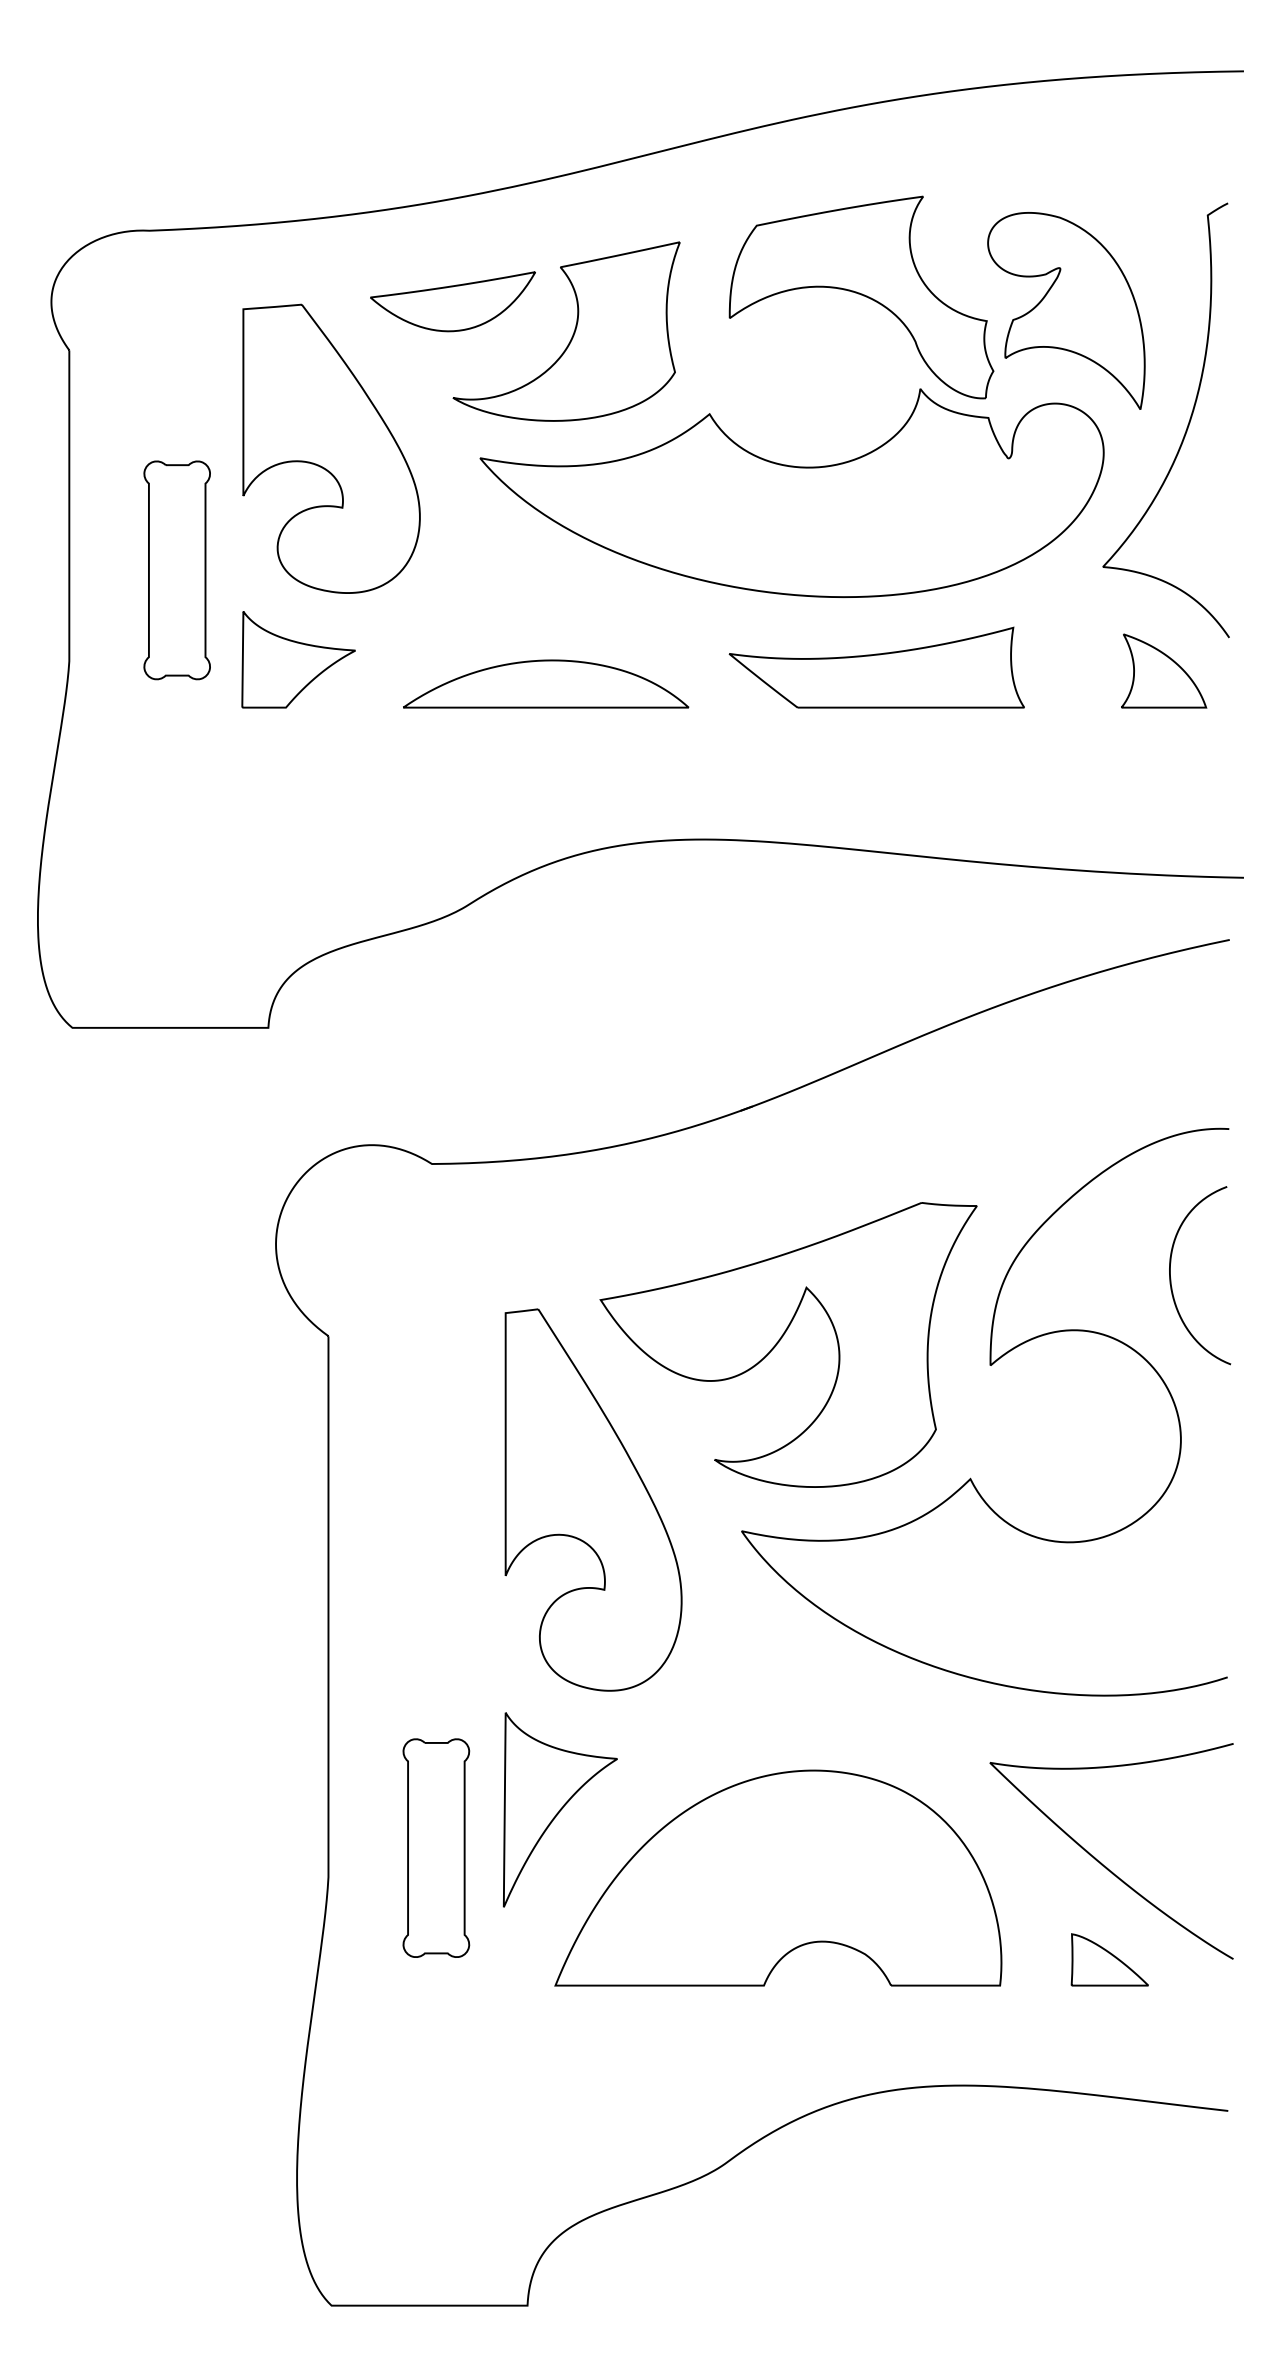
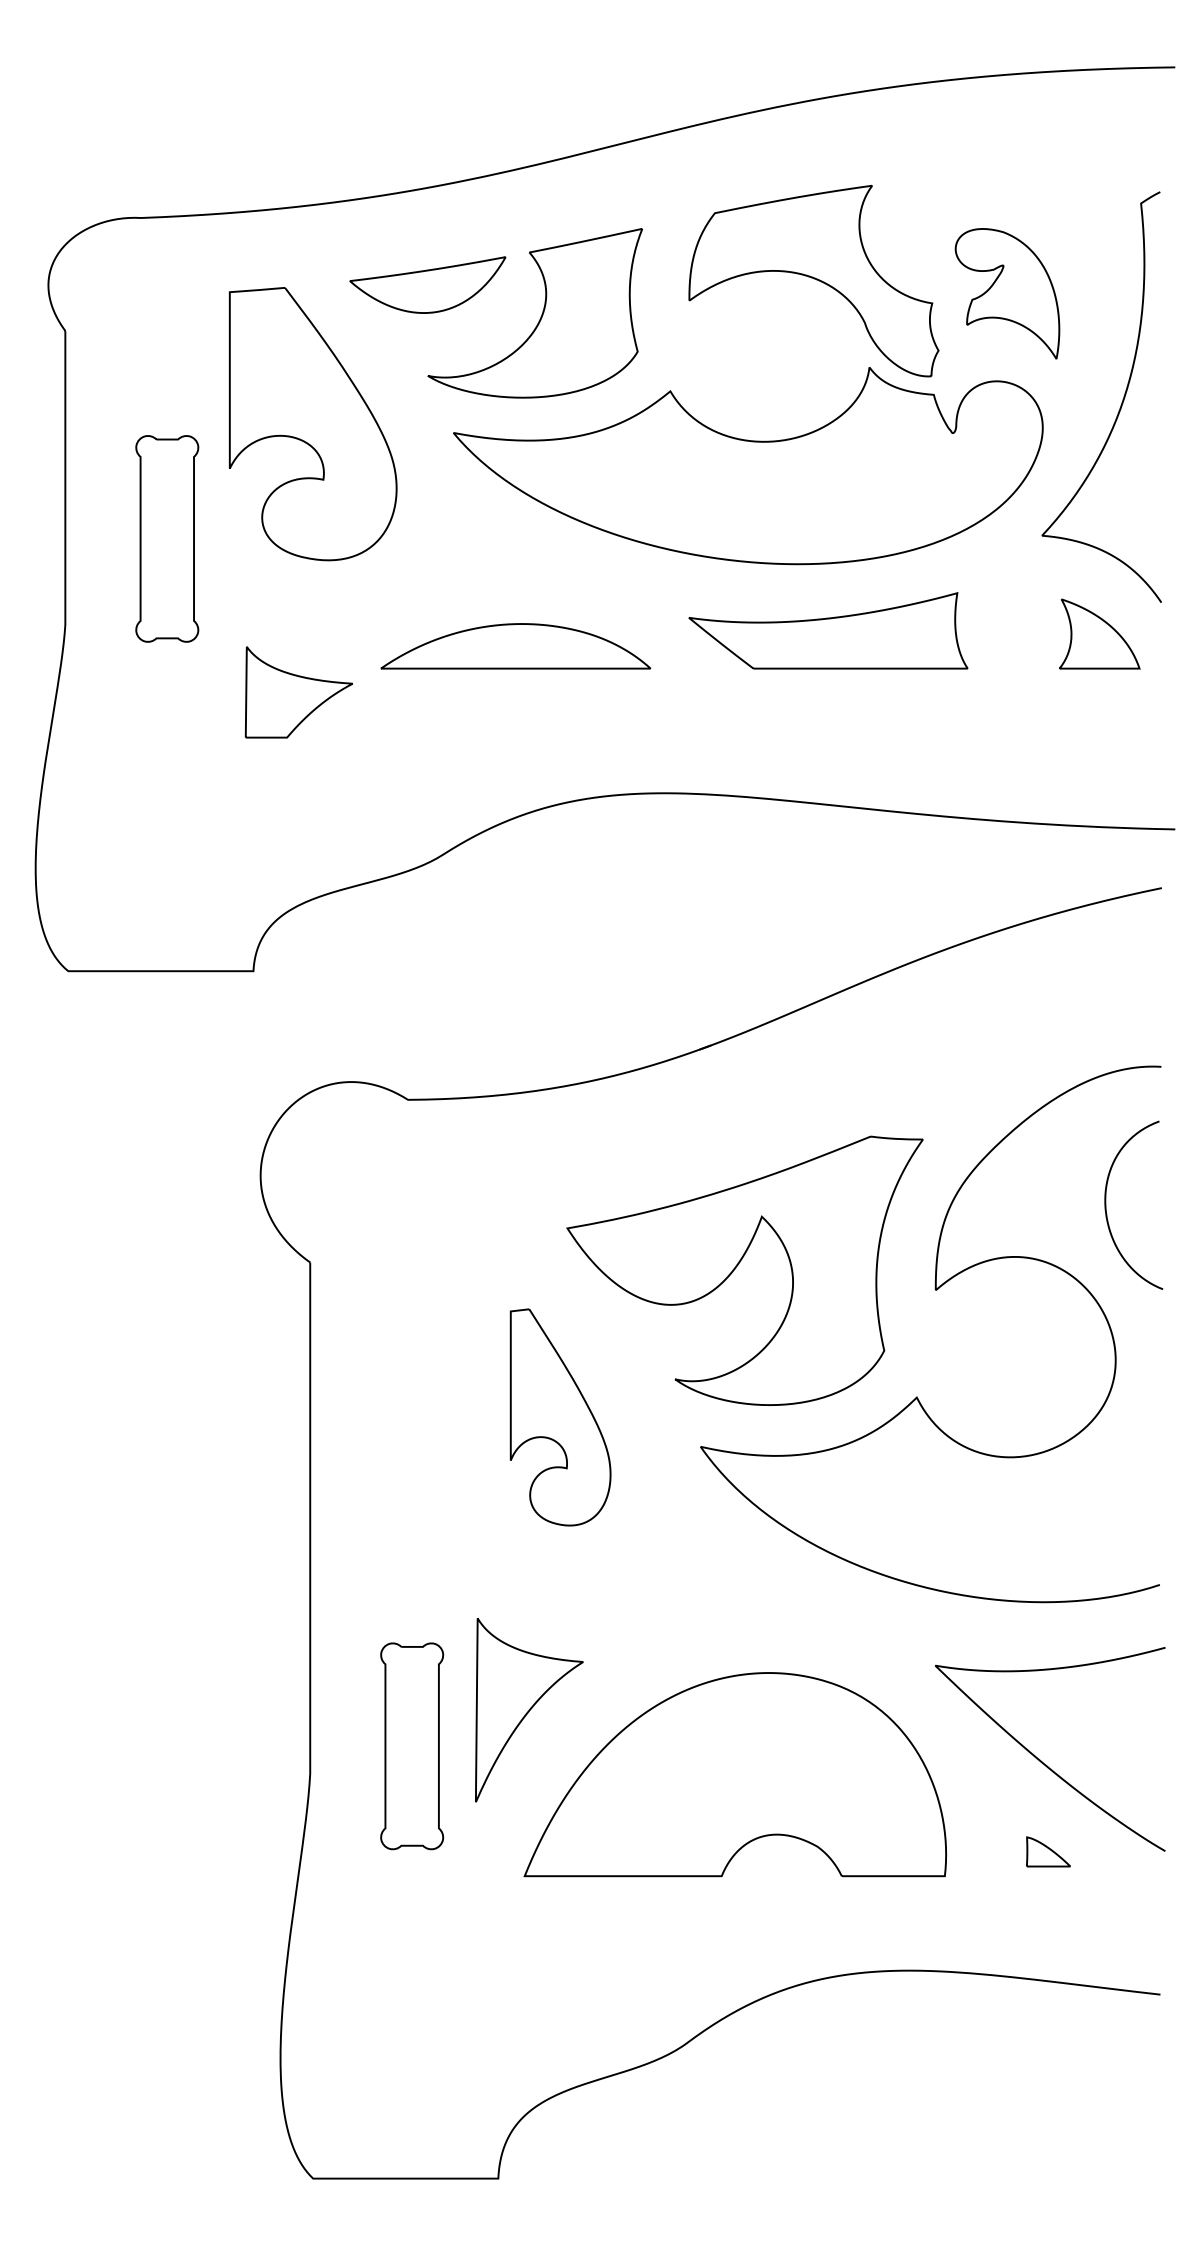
part: (1066, 310) -> (1007, 293), size x0.7
part: (298, 659) -> (298, 692), moved
part: (593, 1500) -> (560, 1417), size x0.6
part: (1109, 1959) -> (1048, 1851), size x0.6

